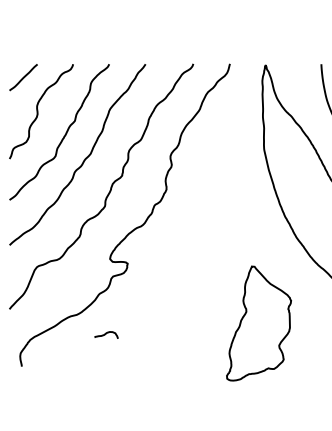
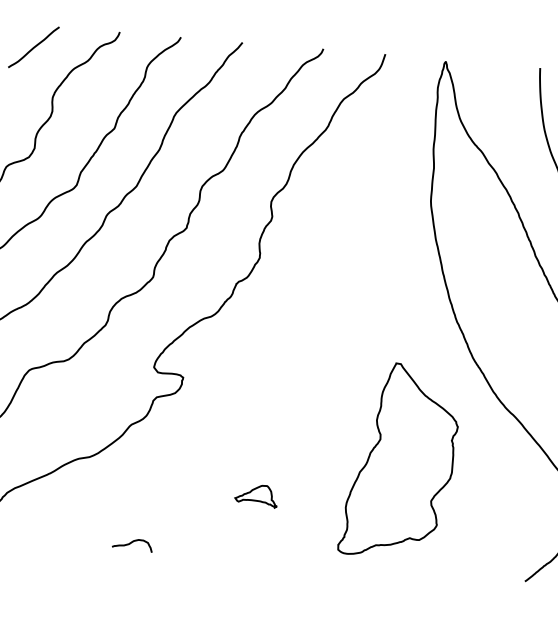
part: (258, 323) -> (399, 460), moved
part: (176, 329) -> (256, 496), added
curve: (106, 334) -> (132, 543), moved

